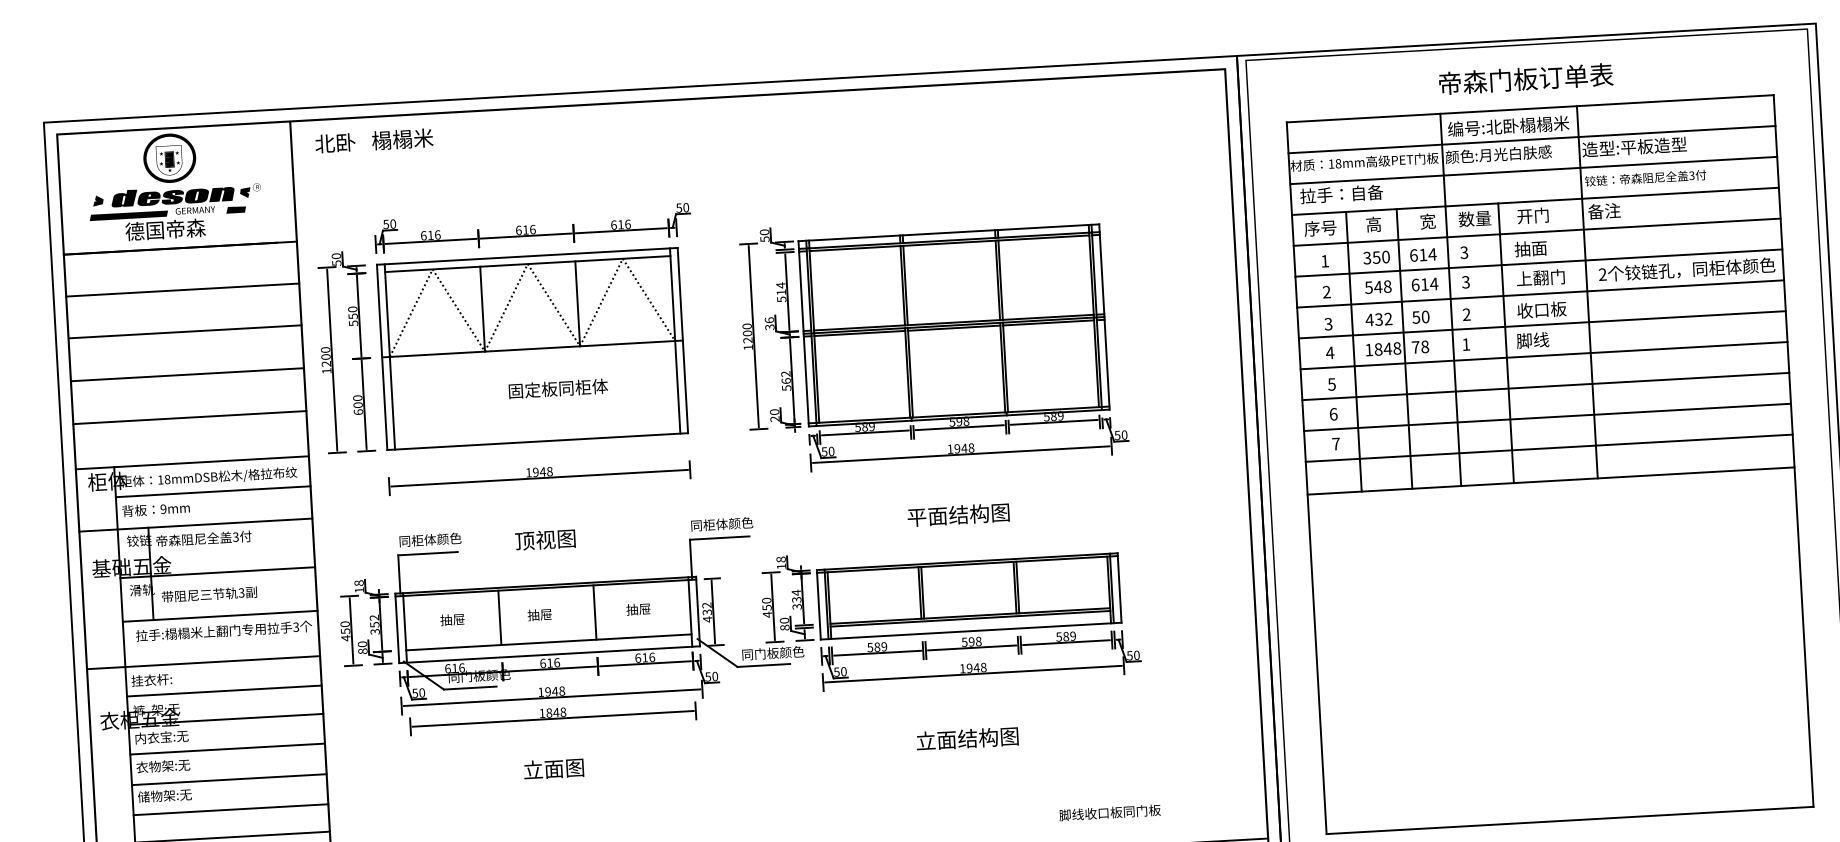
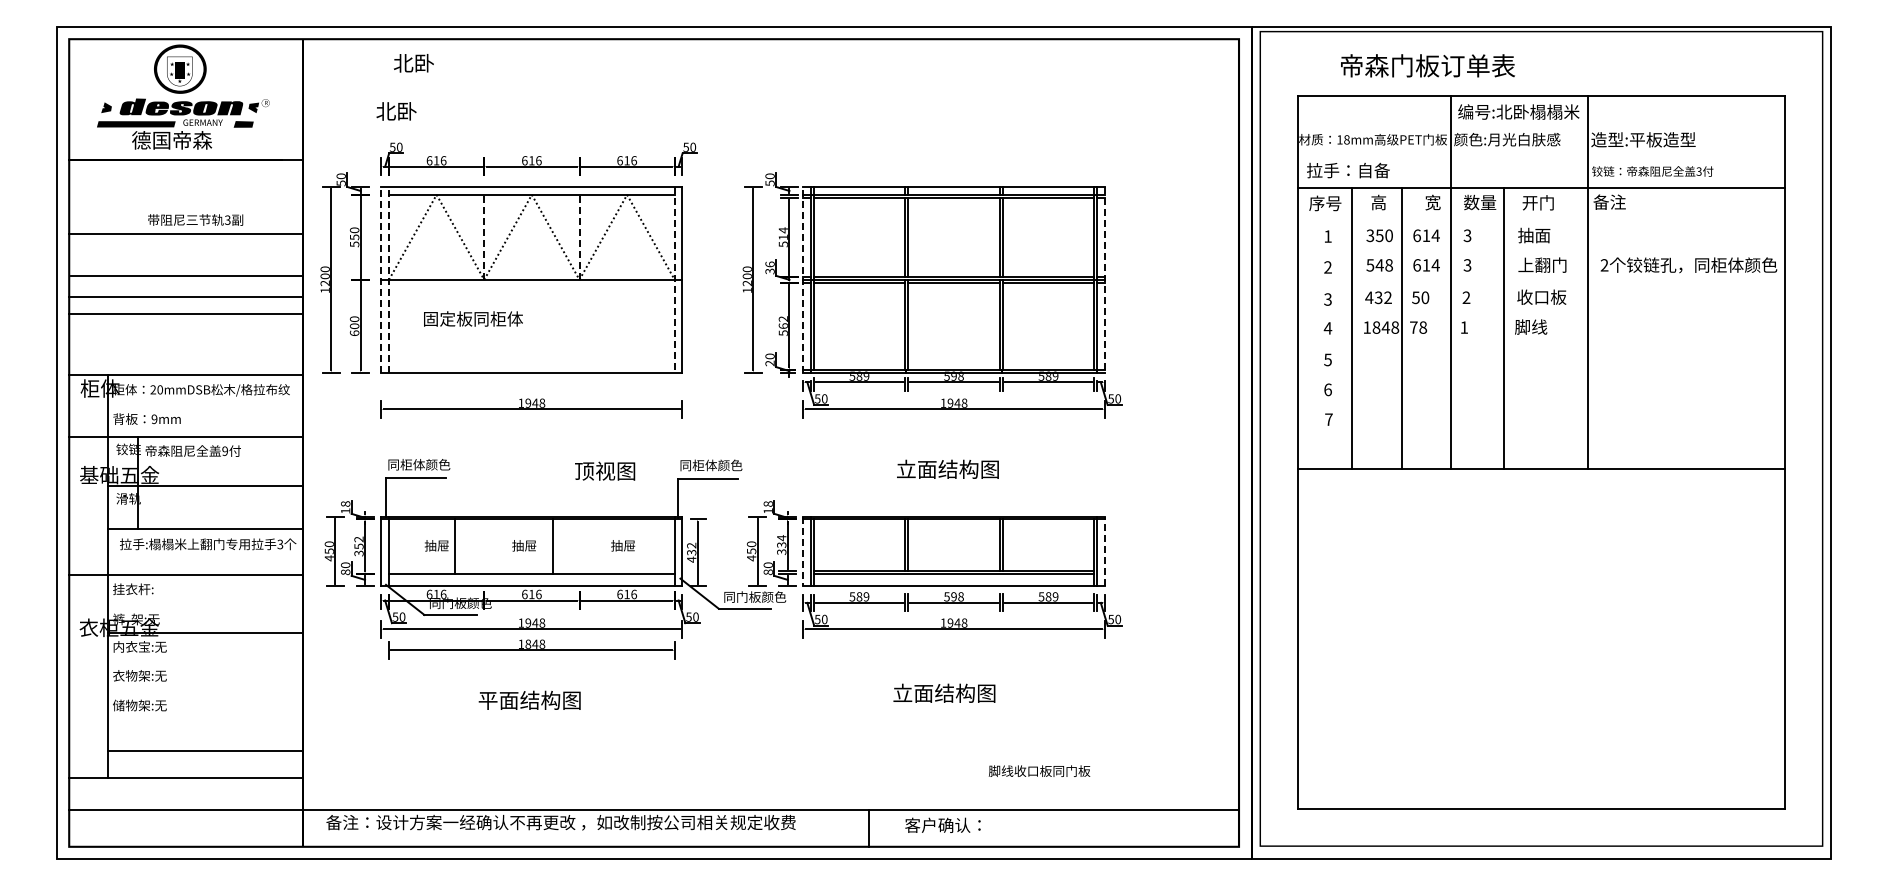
text: (1525, 78) -> (1427, 65), moved
text: (402, 138) -> (413, 62), 榻榻米 -> 北卧
line: (1532, 139) -> (1541, 126), removed
text: (335, 143) -> (396, 111), moved
line: (1533, 170) -> (1541, 157), removed
line: (1537, 232) -> (1541, 219), removed
line: (1538, 263) -> (1541, 250), removed
line: (182, 290) -> (185, 233), moved
line: (1540, 294) -> (1541, 281), removed
line: (577, 304) -> (579, 237), solid -> dashed
line: (482, 309) -> (484, 237), solid -> dashed
line: (1104, 316) -> (1104, 279), solid -> dashed
line: (1542, 325) -> (1541, 312), removed
line: (185, 331) -> (186, 276), moved
line: (803, 333) -> (803, 279), solid -> dashed
line: (674, 340) -> (674, 279), solid -> dashed
line: (390, 356) -> (389, 279), solid -> dashed
line: (1544, 356) -> (1541, 343), removed
line: (382, 357) -> (381, 279), solid -> dashed
line: (187, 374) -> (185, 314), moved
line: (1545, 386) -> (1541, 373), removed
text: (558, 388) -> (473, 318), moved
line: (189, 417) -> (185, 297), moved
line: (1547, 417) -> (1541, 404), removed
line: (1549, 448) -> (1541, 435), removed
text: (163, 479) -> (156, 389), 18mmDSB -> 20mmDSB
line: (212, 491) -> (204, 404), removed
text: (917, 516) -> (906, 468), 平面结构图 -> 立面结构图
text: (235, 536) -> (224, 450), 3 -> 9
text: (545, 539) -> (605, 470), moved
line: (1119, 588) -> (1104, 551), solid -> dashed
text: (209, 594) -> (195, 219), moved
line: (818, 605) -> (803, 551), solid -> dashed
line: (594, 612) -> (552, 546), moved
line: (500, 617) -> (455, 546), moved
line: (223, 691) -> (204, 604), removed
line: (227, 749) -> (204, 662), removed
text: (553, 768) -> (529, 699), 立面图 -> 平面结构图
line: (228, 779) -> (204, 692), removed
line: (230, 810) -> (204, 723), removed
text: (1109, 812) -> (1039, 770), moved

